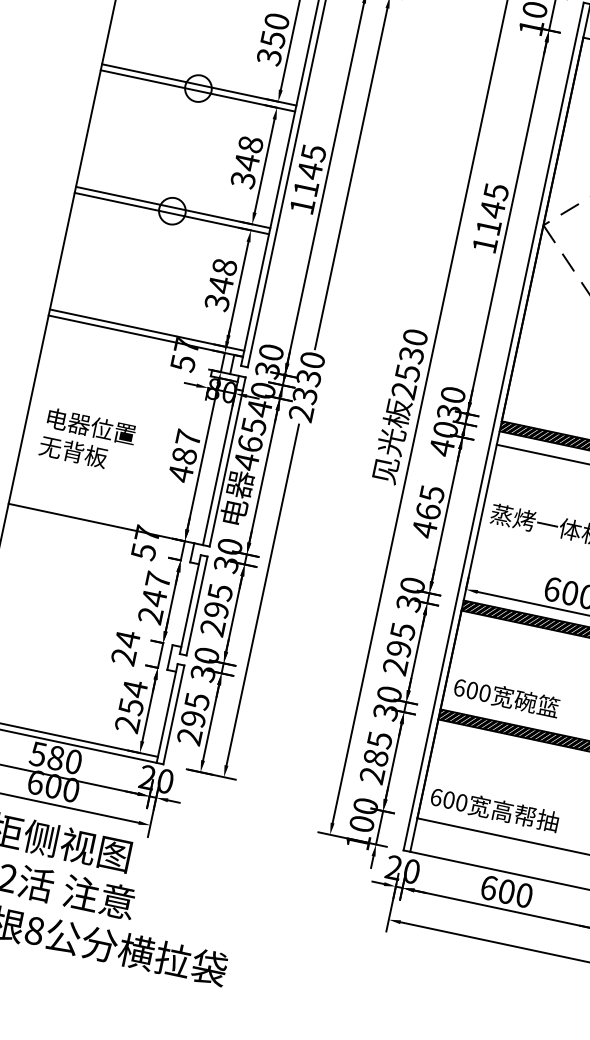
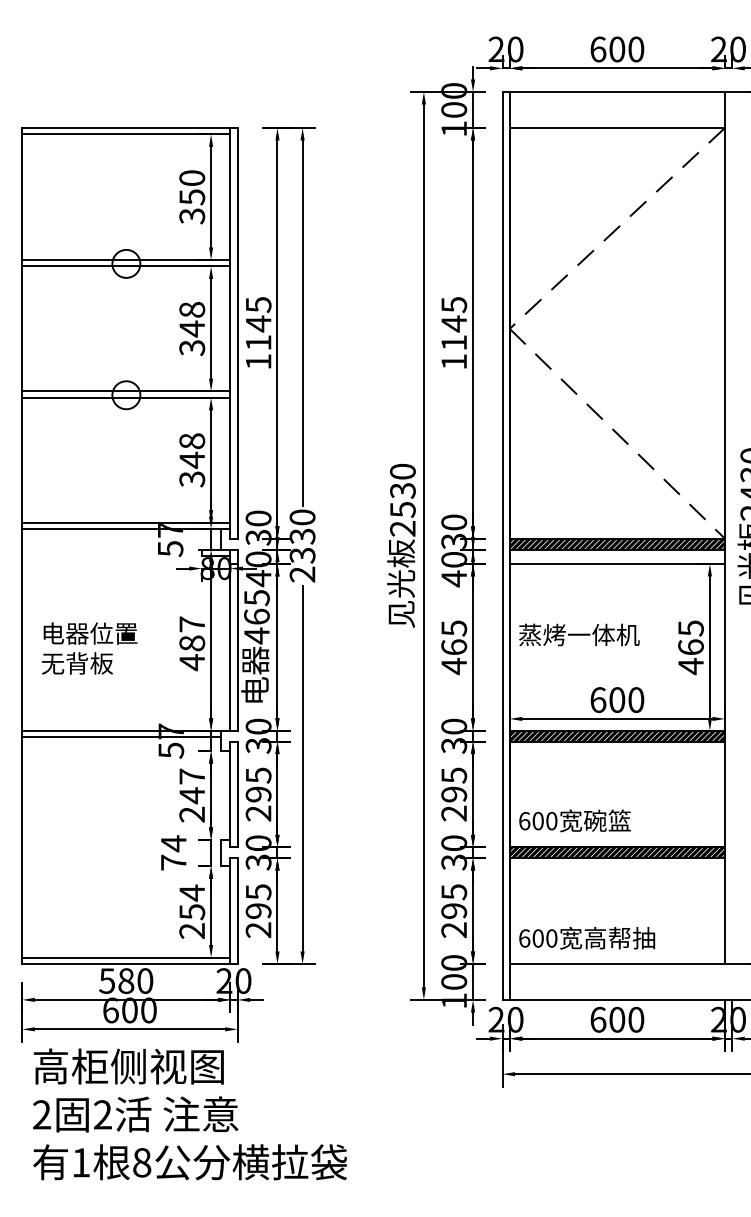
line: (99, 529) -> (121, 737), added
text: (123, 656) -> (173, 862), 24 -> 74
text: (376, 757) -> (454, 910), 285 -> 295

